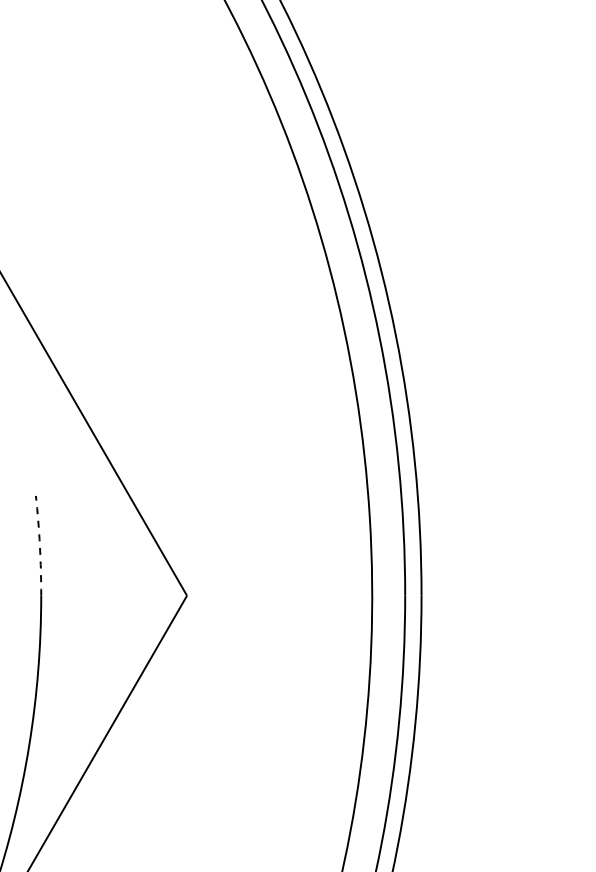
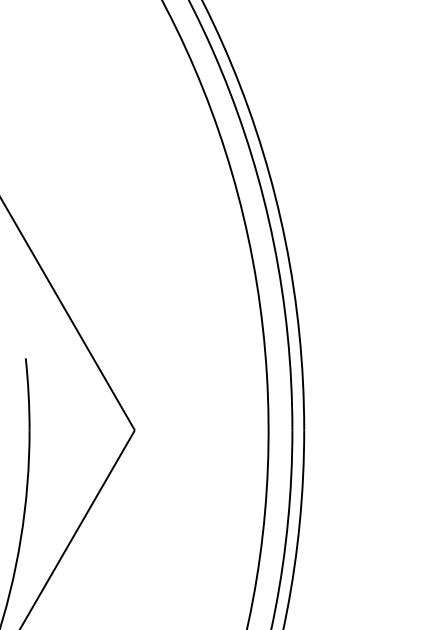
arc: (39, 545) -> (28, 394), dashed -> solid

